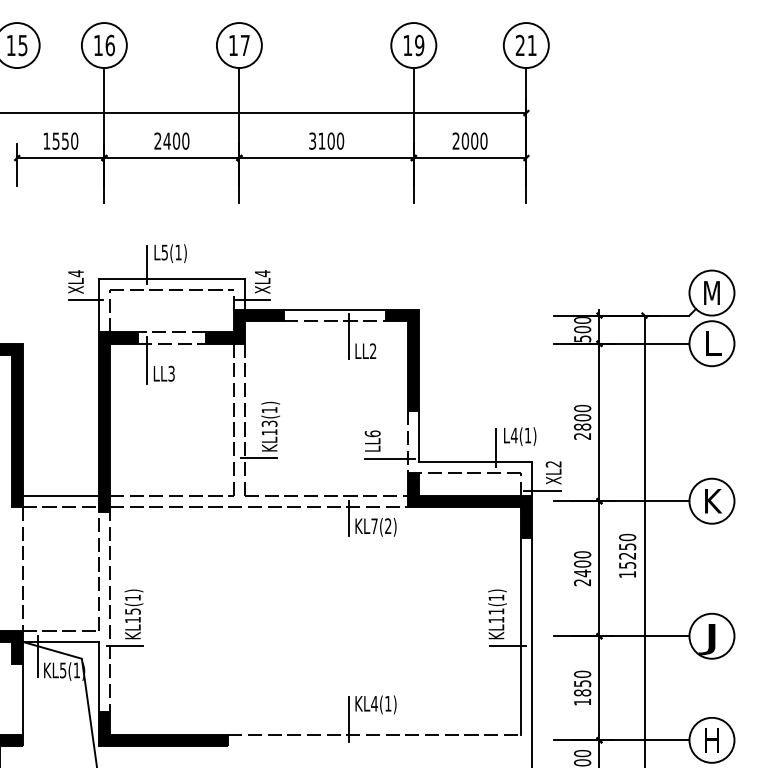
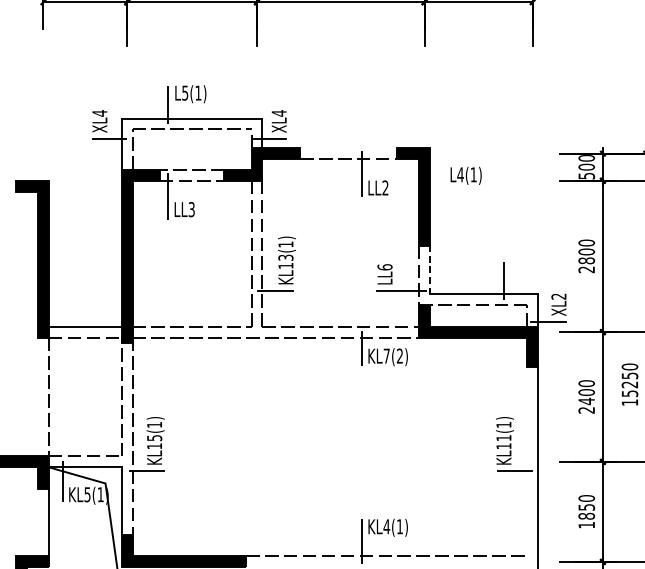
line: (334, 309) -> (348, 147), removed
line: (419, 436) -> (429, 269), solid -> dashed
text: (520, 436) -> (466, 175), moved
line: (520, 635) -> (527, 461), removed

